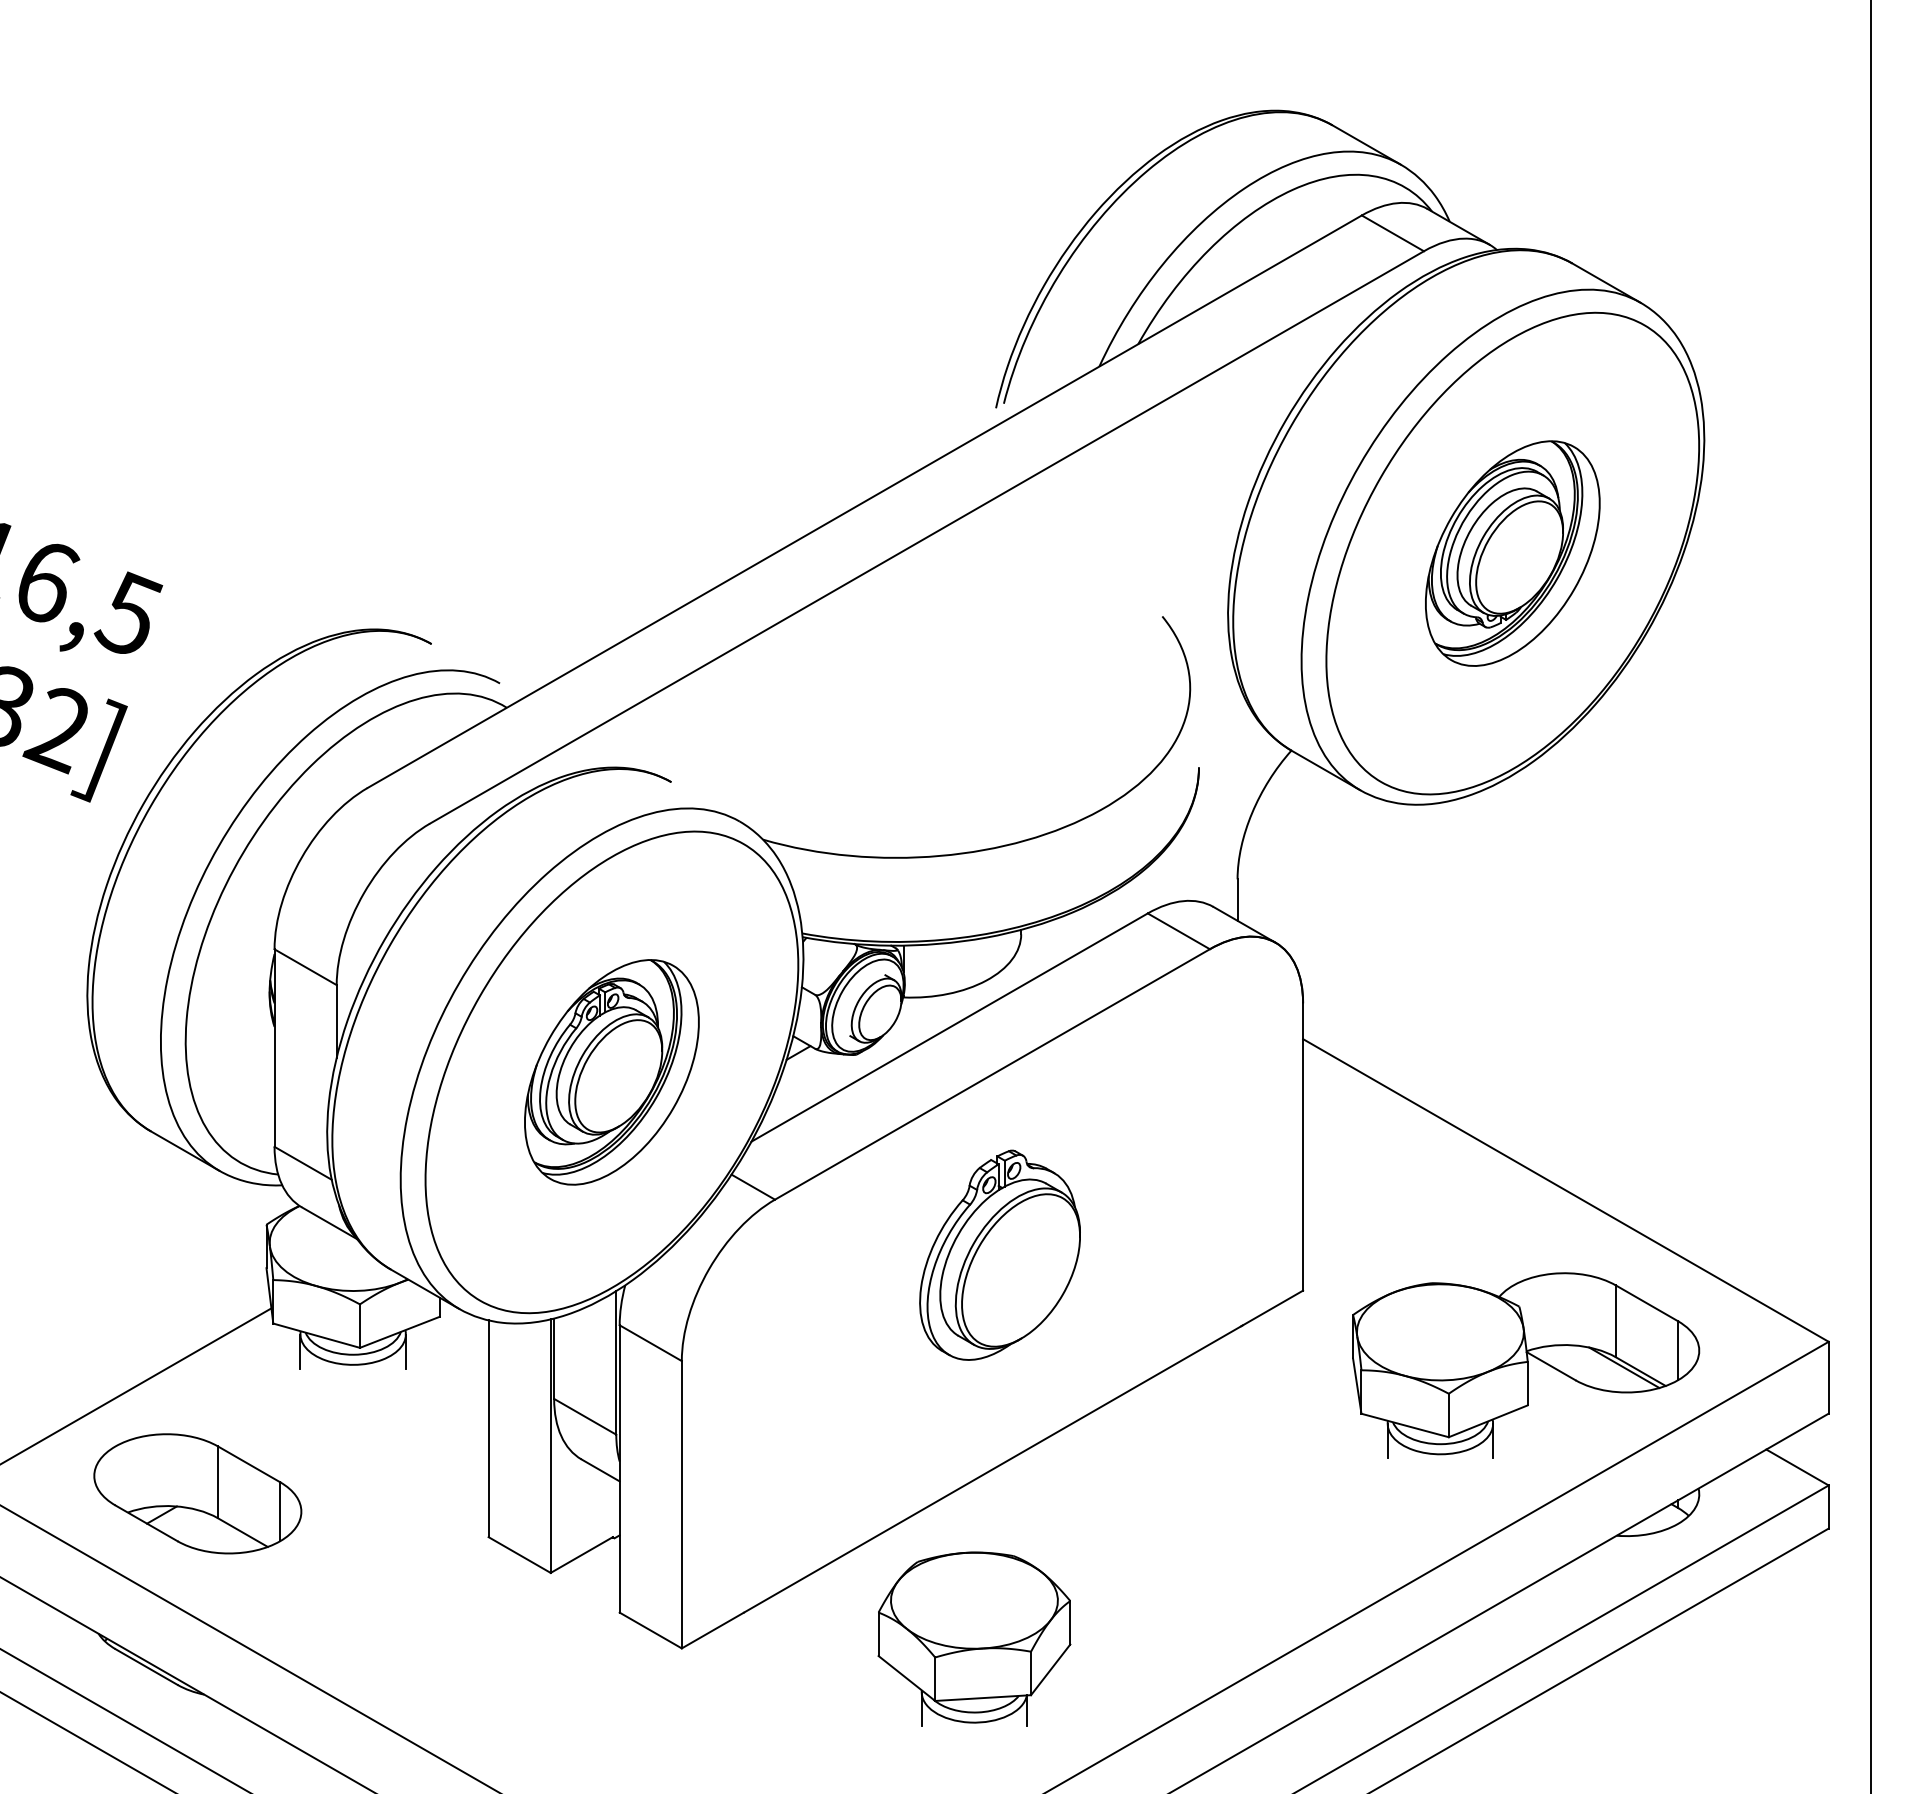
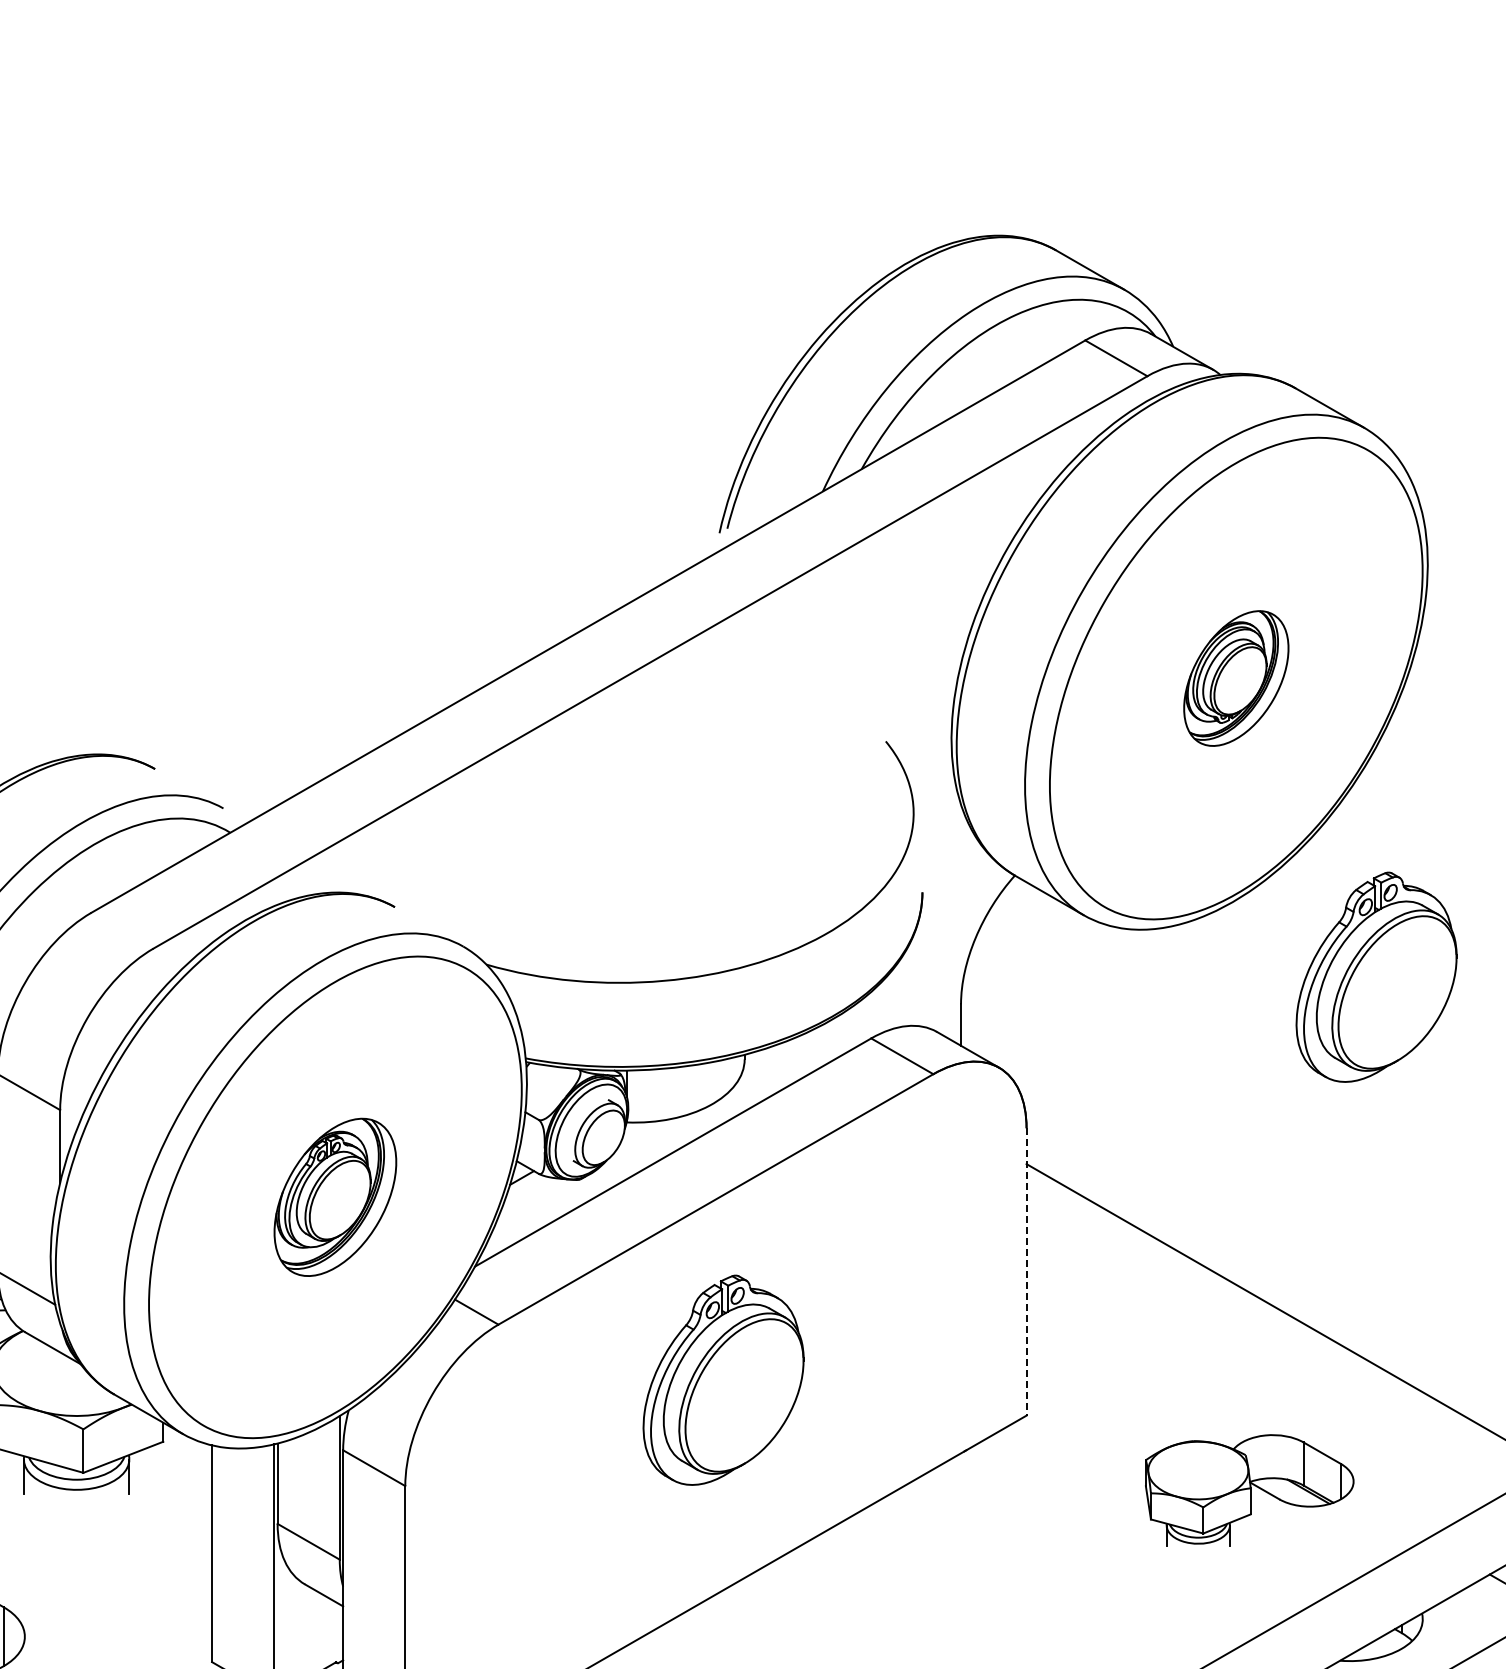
part: (1512, 553) -> (1235, 678), size x0.6
part: (1652, 851) -> (1375, 976), added
part: (611, 1072) -> (334, 1197), size x0.7
line: (1303, 1146) -> (1026, 1271), solid -> dashed
part: (1526, 1365) -> (1249, 1490), size x0.6

